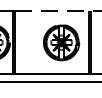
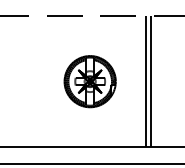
part: (61, 42) -> (89, 81), size x0.7

